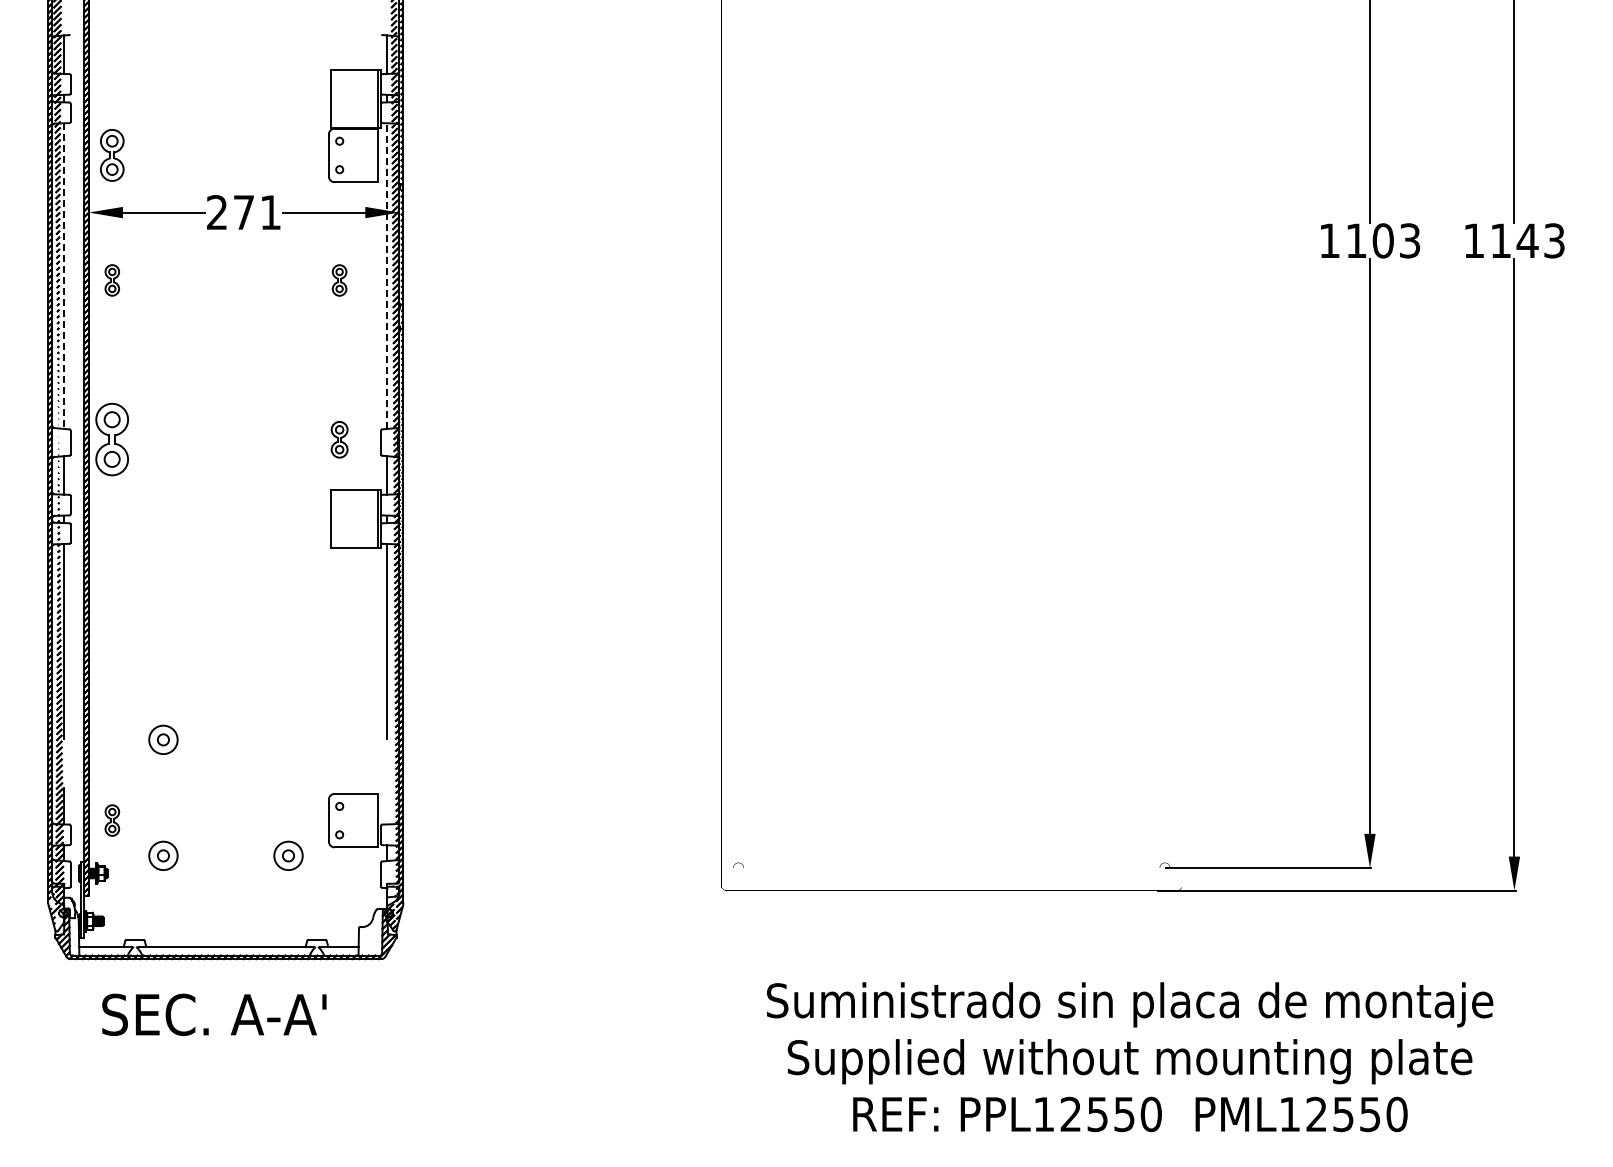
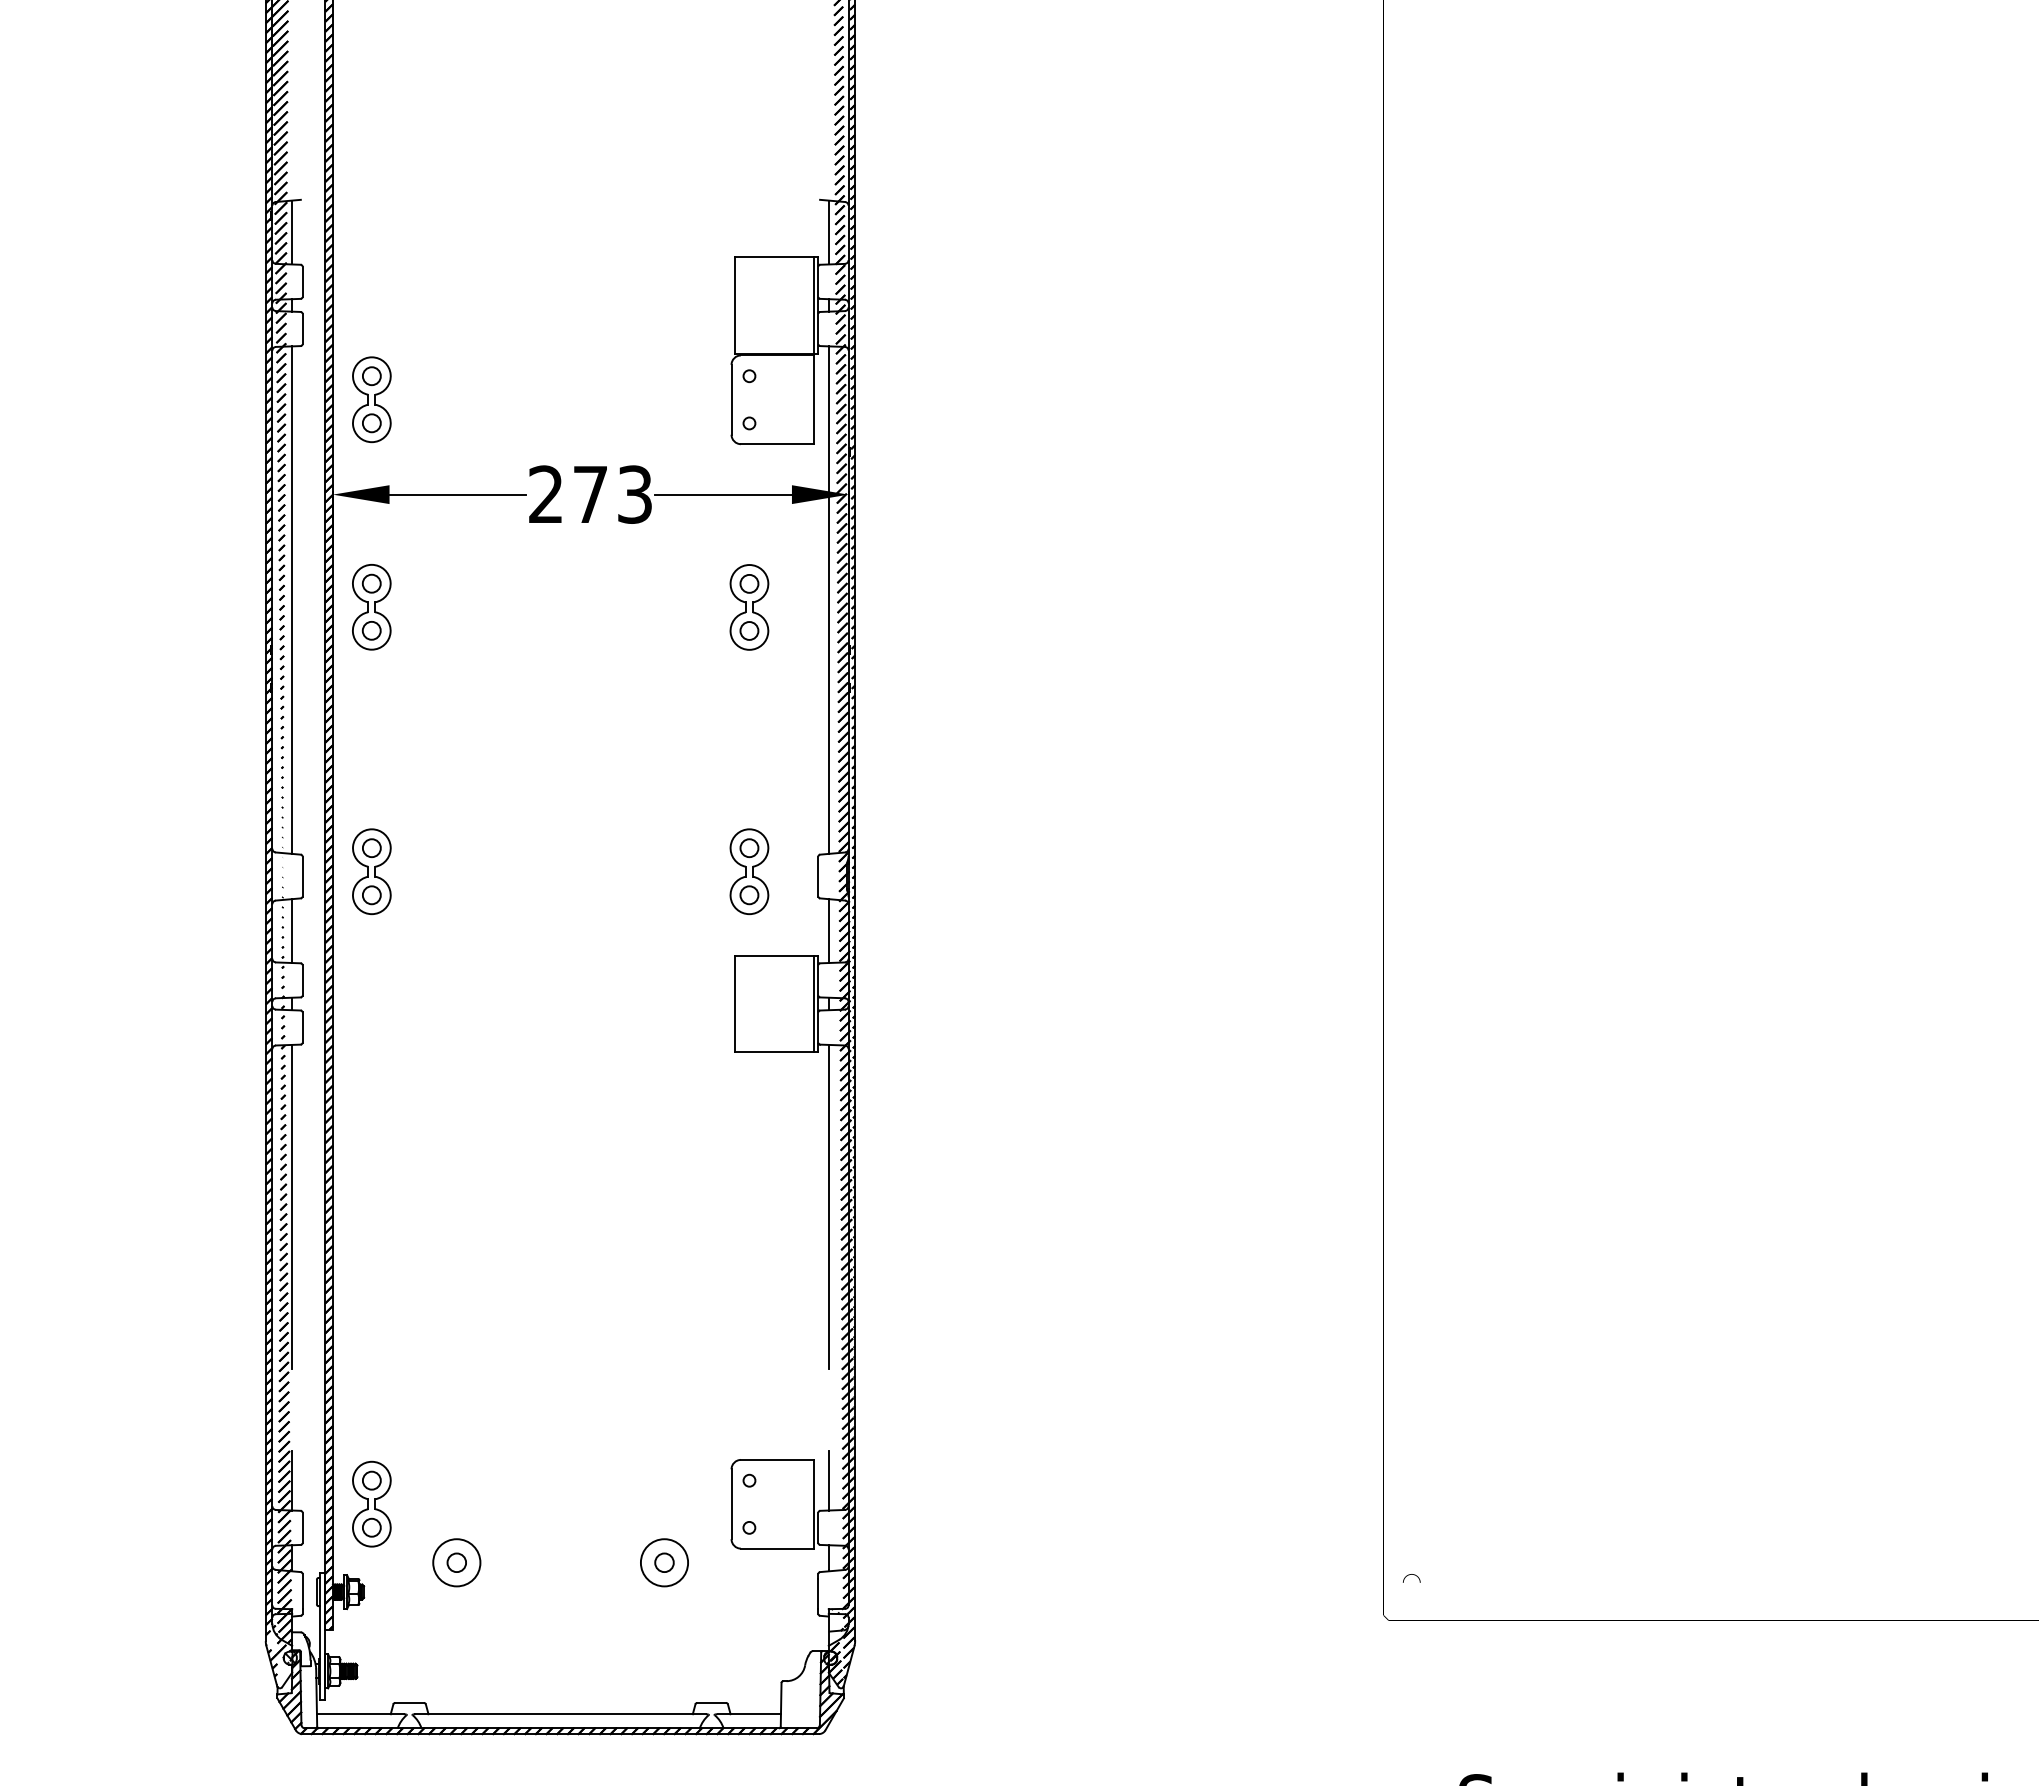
text: (270, 212) -> (634, 494), 271 -> 273
line: (64, 276) -> (292, 600), dashed -> solid
line: (387, 276) -> (828, 600), dashed -> solid
part: (112, 280) -> (372, 607), size x1.67
part: (339, 280) -> (749, 607), size x1.67
part: (112, 439) -> (372, 871), size x0.71
part: (339, 439) -> (749, 871), size x1.43
part: (163, 739) -> (456, 1369), removed
line: (387, 806) -> (828, 1480), added
part: (112, 820) -> (372, 1504), size x1.67

